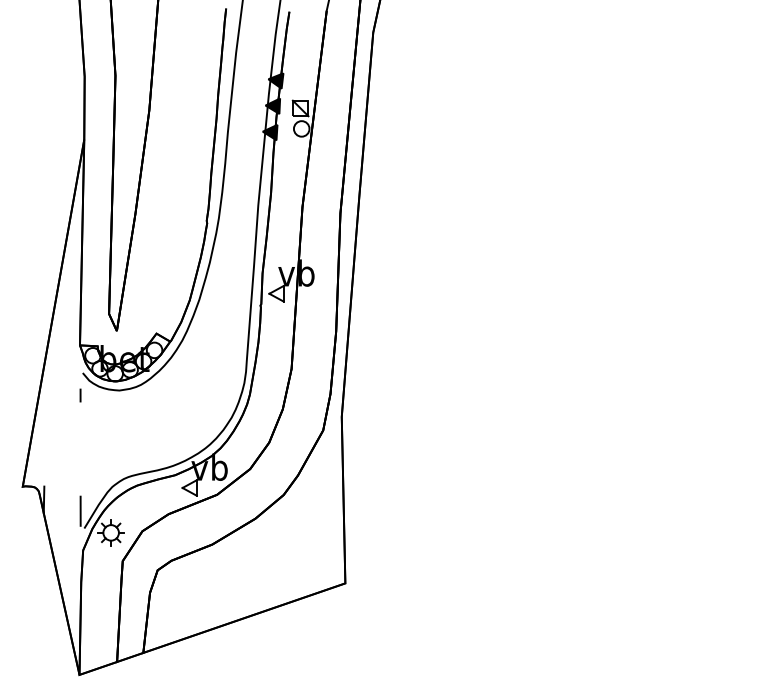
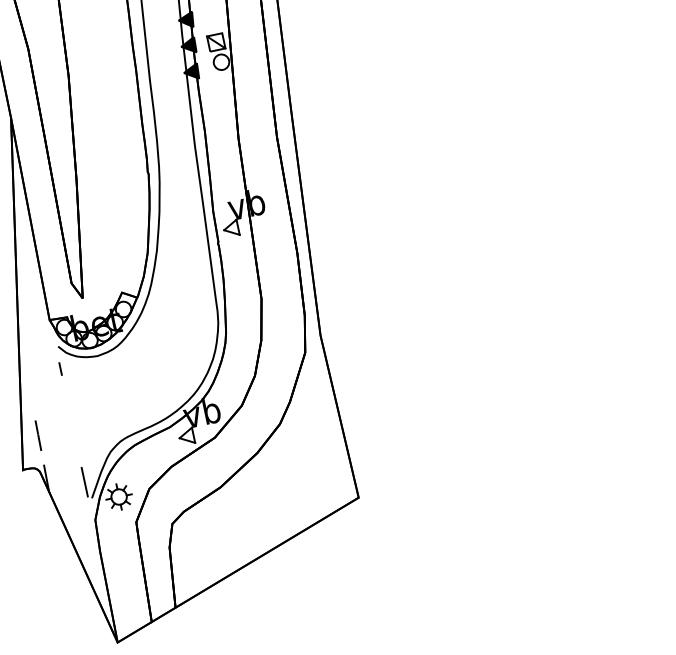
line: (44, 455) -> (37, 435), added

